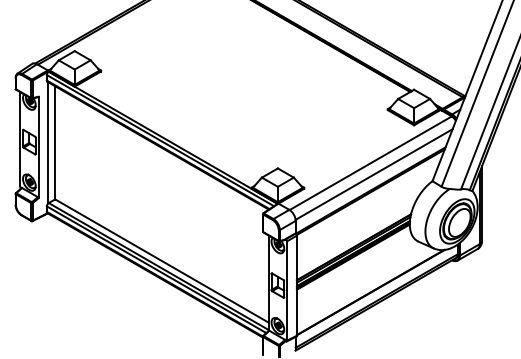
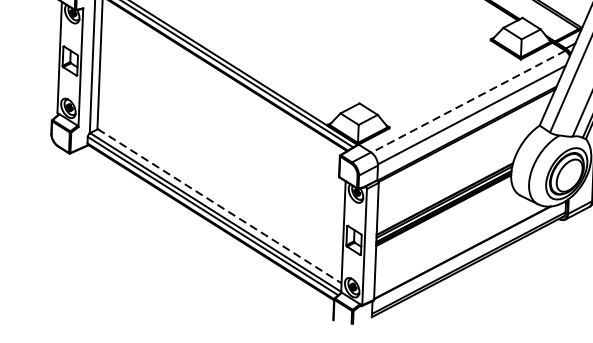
line: (370, 163) -> (468, 102), solid -> dashed
line: (162, 261) -> (220, 206), solid -> dashed

